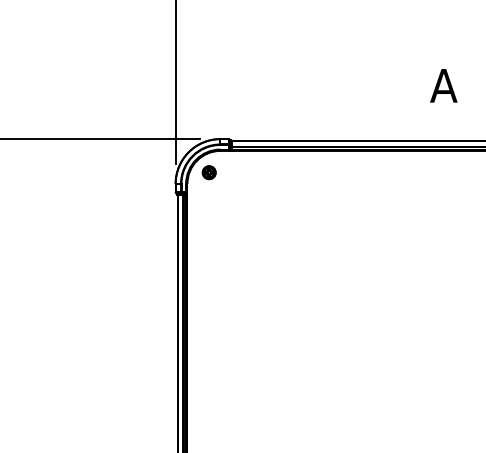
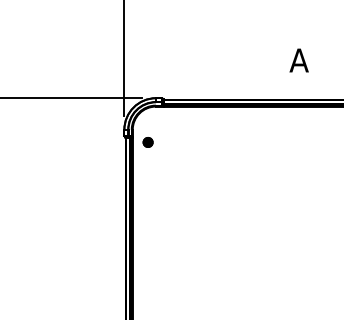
text: (443, 85) -> (298, 60), moved
part: (208, 172) -> (147, 142), moved

